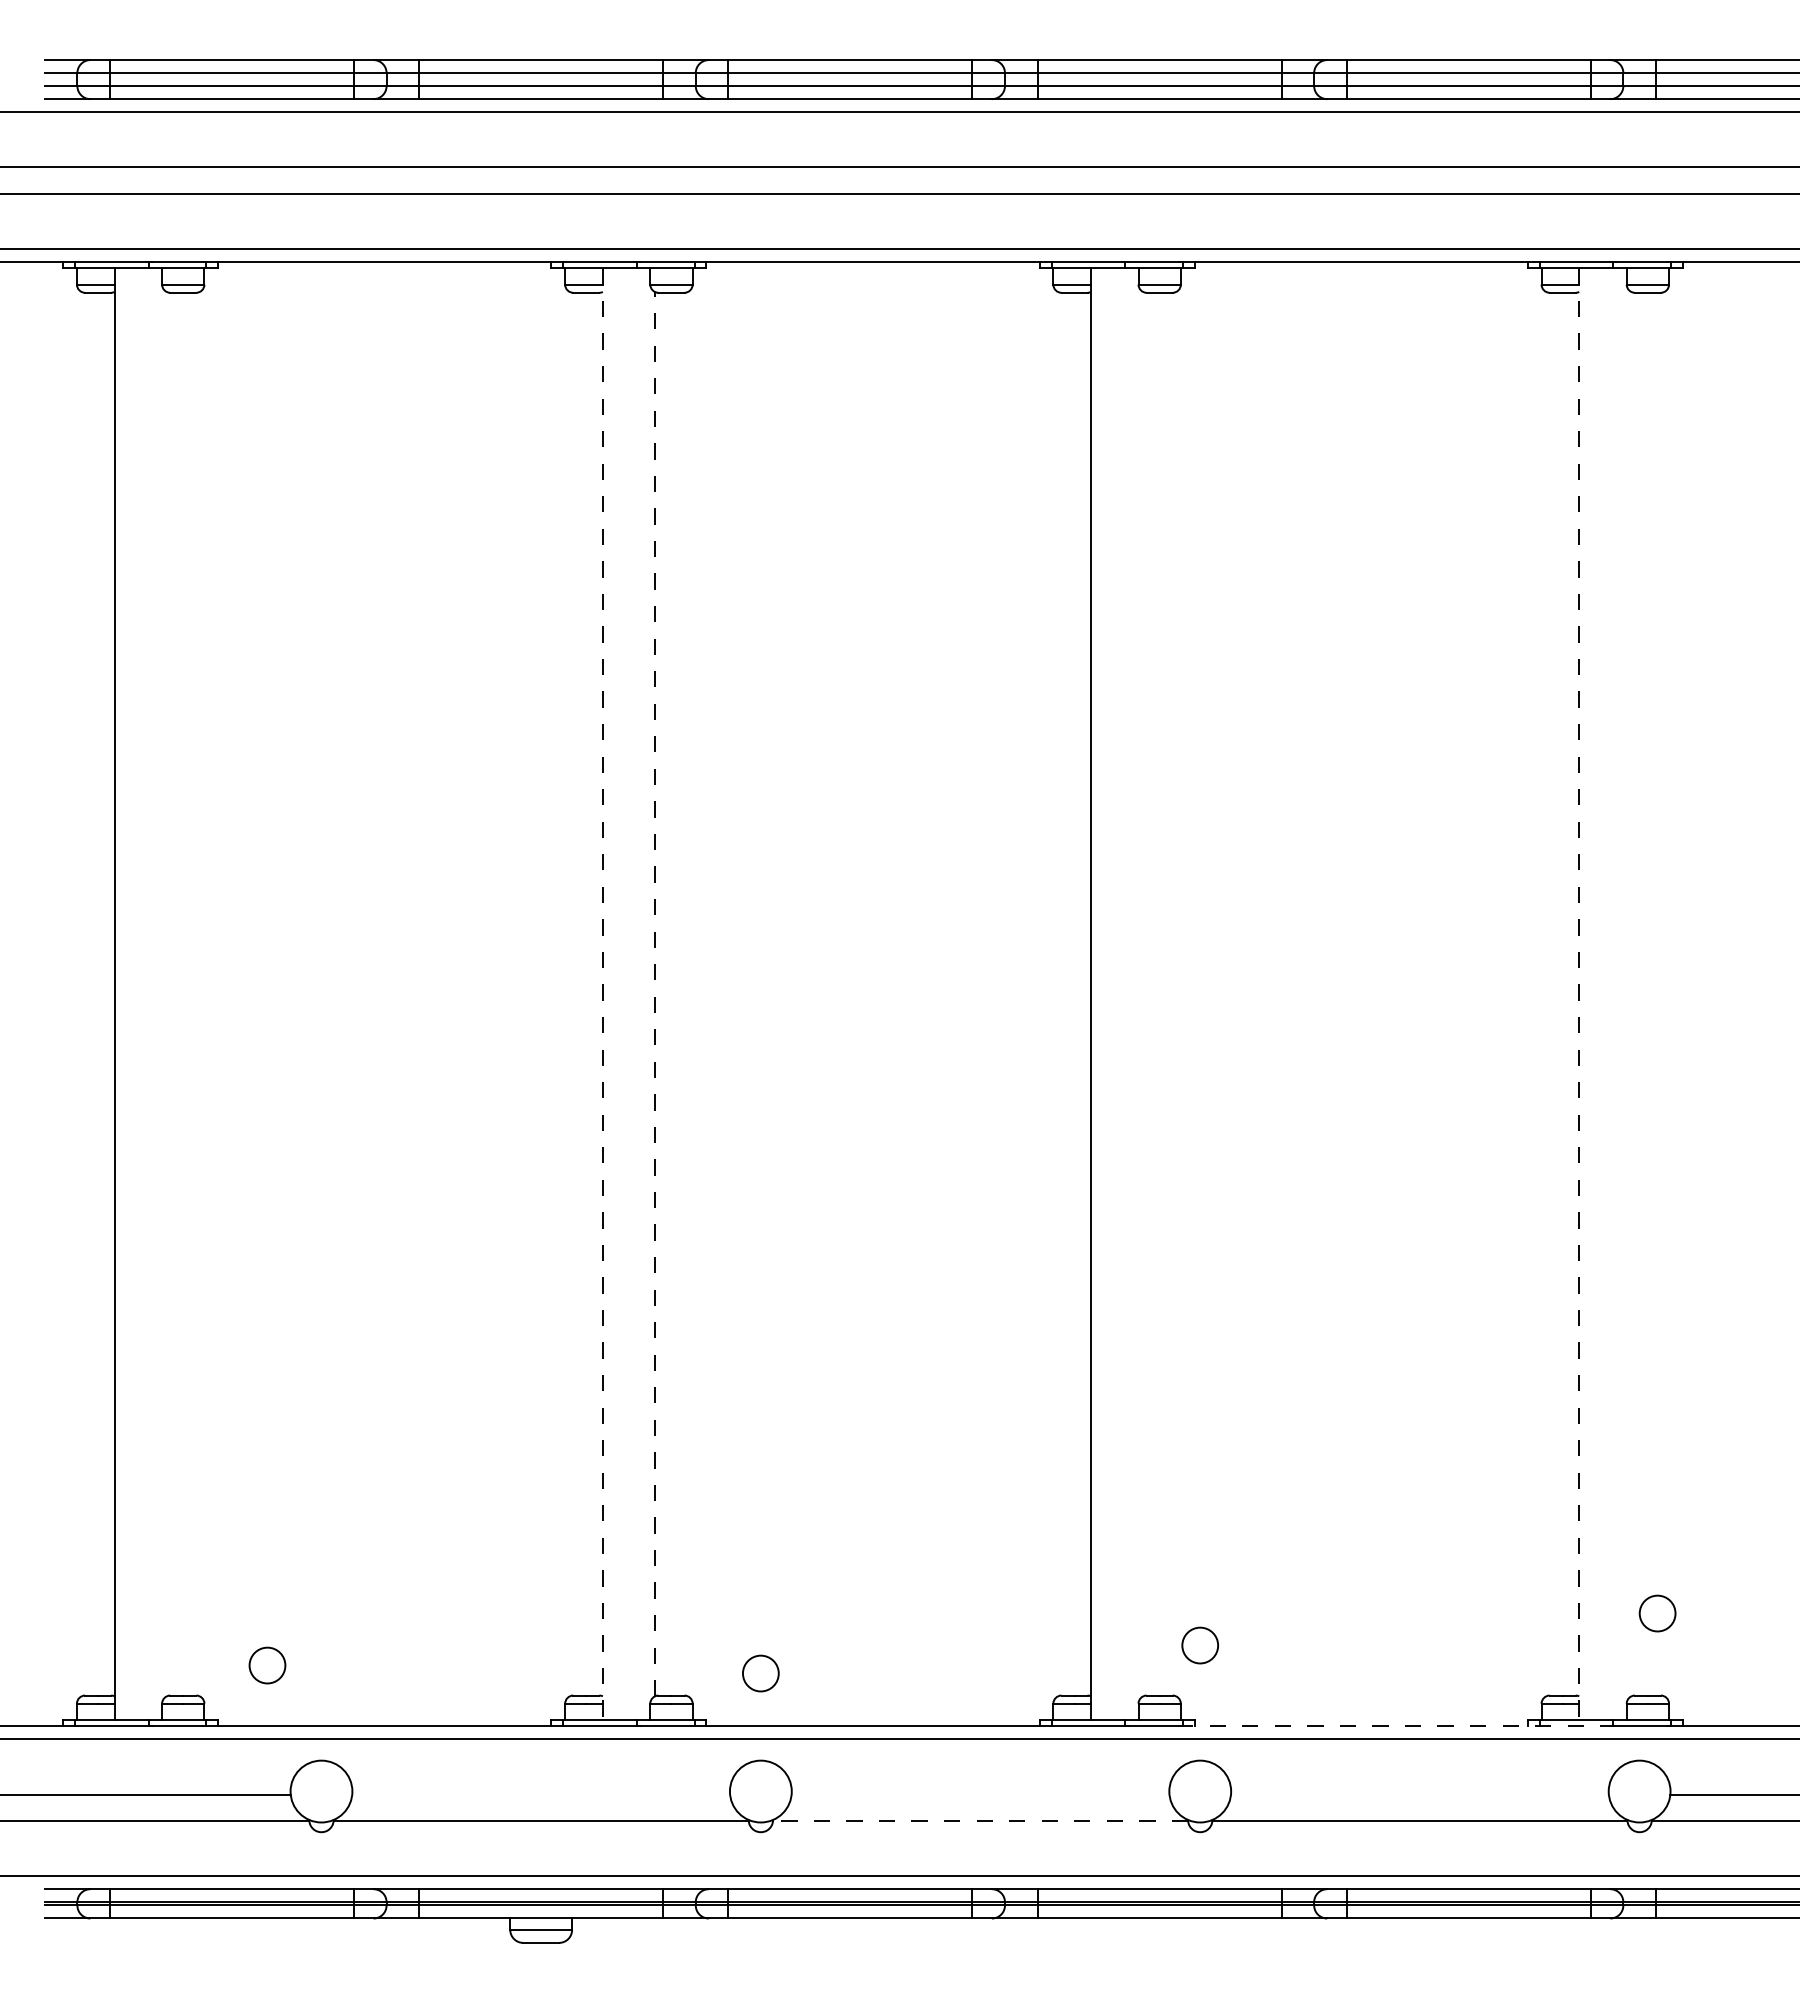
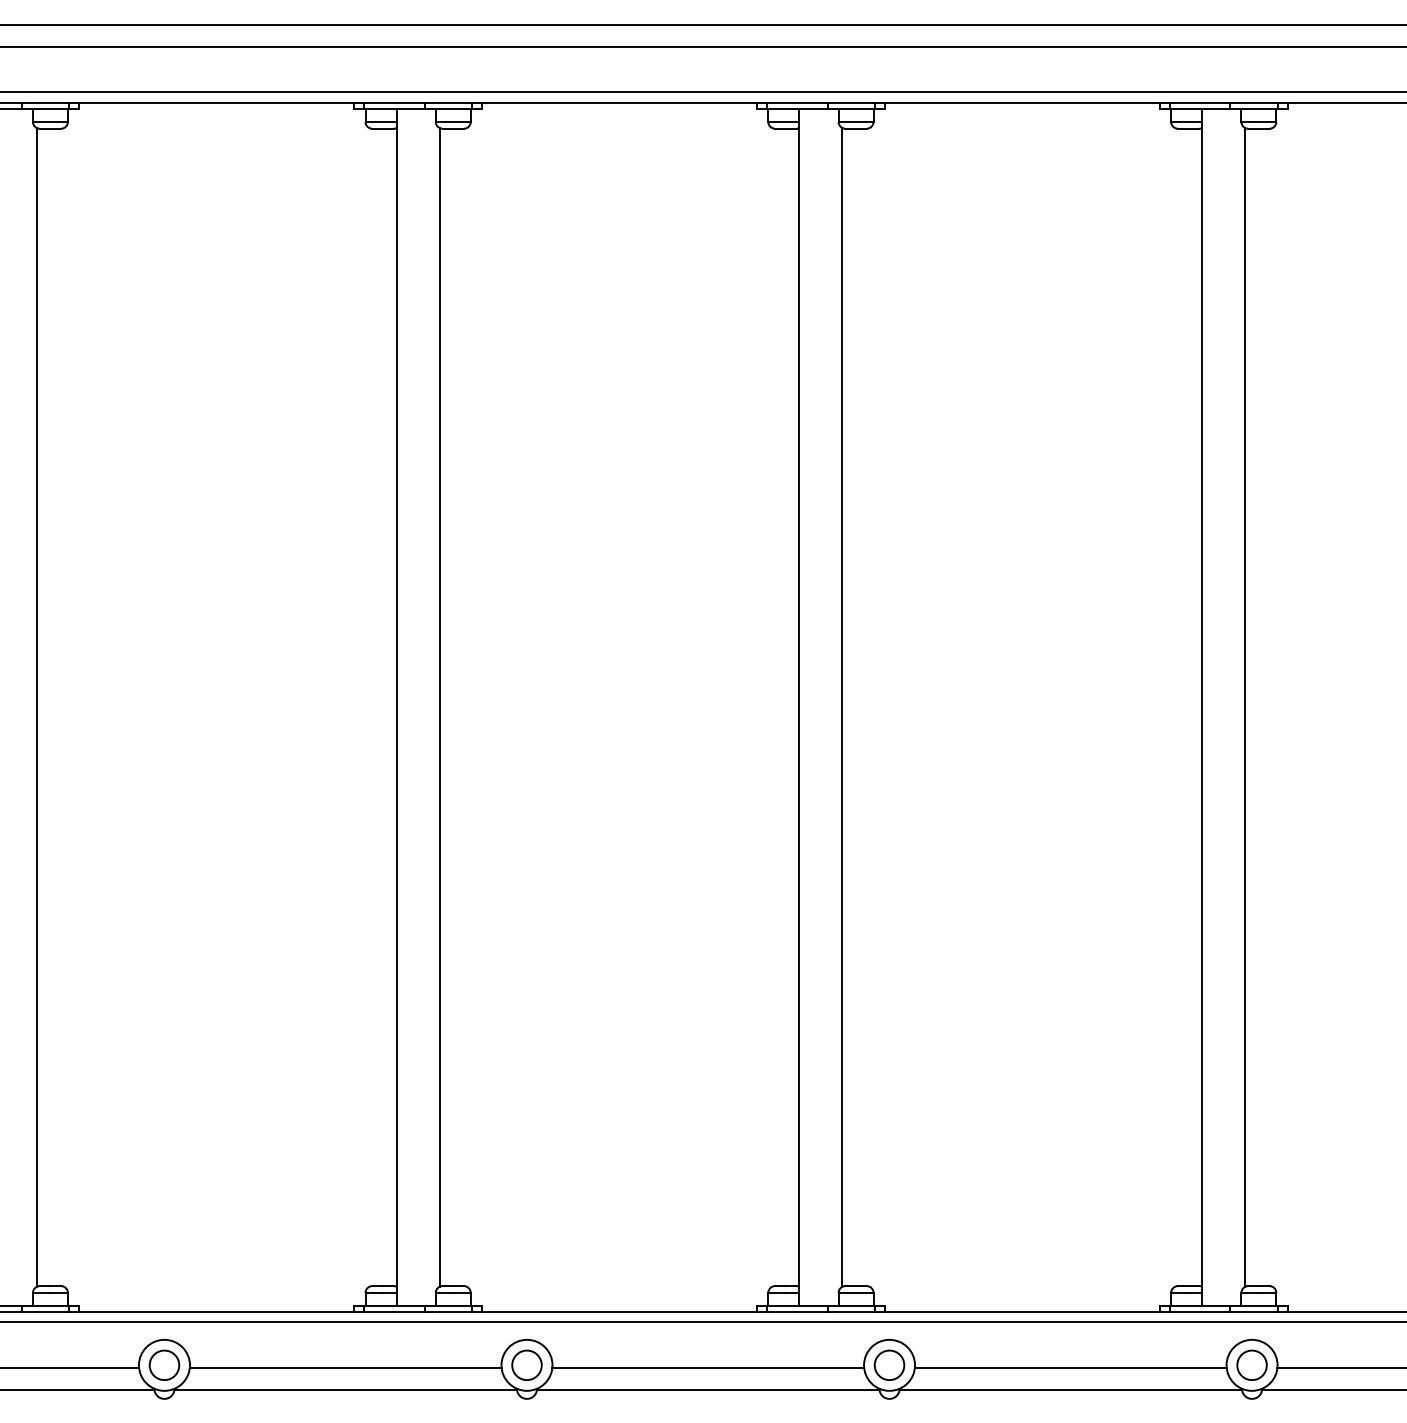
line: (166, 993) -> (36, 706), added
line: (654, 993) -> (439, 706), dashed -> solid
line: (1143, 993) -> (842, 706), added
line: (1631, 993) -> (1245, 706), added
line: (602, 994) -> (396, 707), dashed -> solid
line: (1579, 994) -> (1202, 707), dashed -> solid
circle: (1657, 1613) -> (1251, 1365), moved
circle: (1199, 1645) -> (888, 1365), moved
circle: (267, 1665) -> (164, 1365), moved
circle: (760, 1673) -> (526, 1365), moved
line: (1397, 1726) -> (1052, 1311), dashed -> solid
line: (541, 1794) -> (346, 1367), added
line: (980, 1794) -> (708, 1367), added
line: (1419, 1794) -> (1070, 1367), added
line: (980, 1820) -> (708, 1389), dashed -> solid

